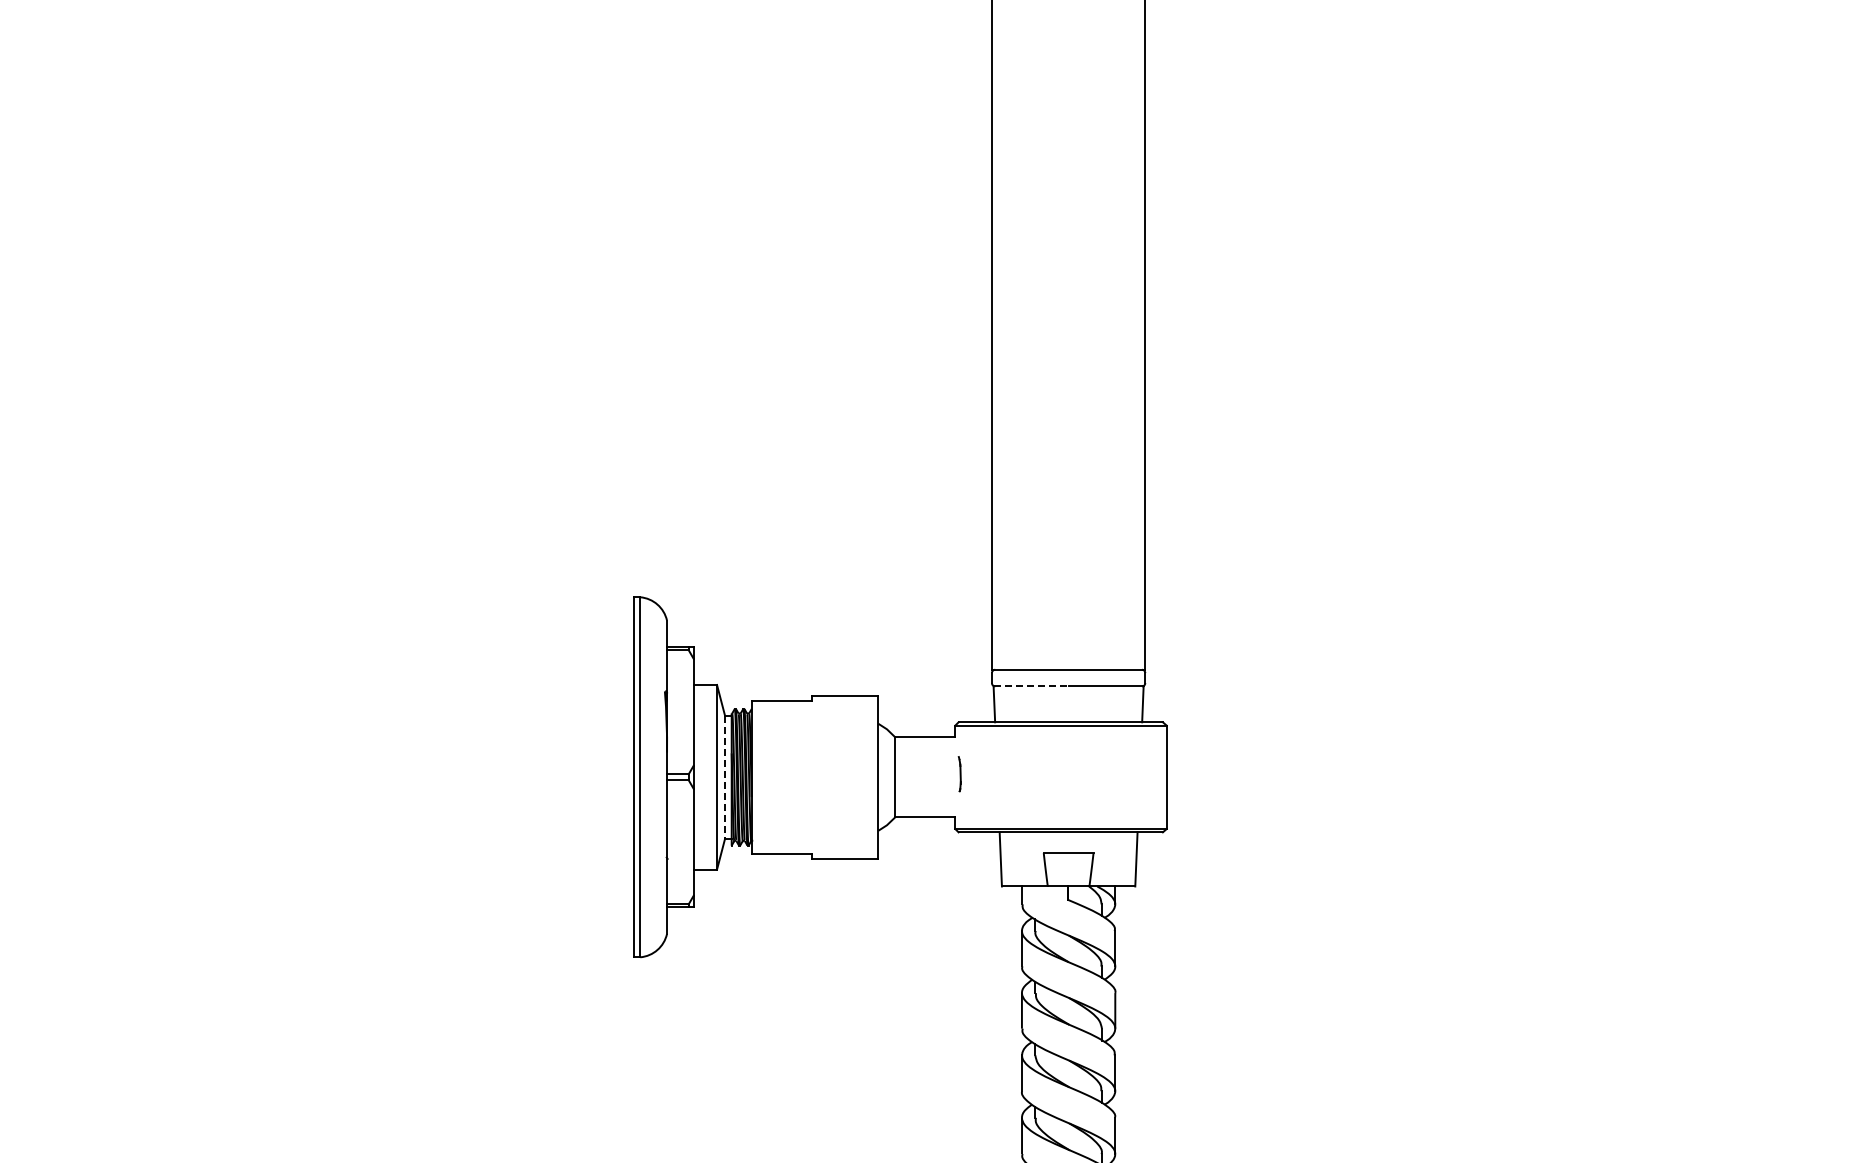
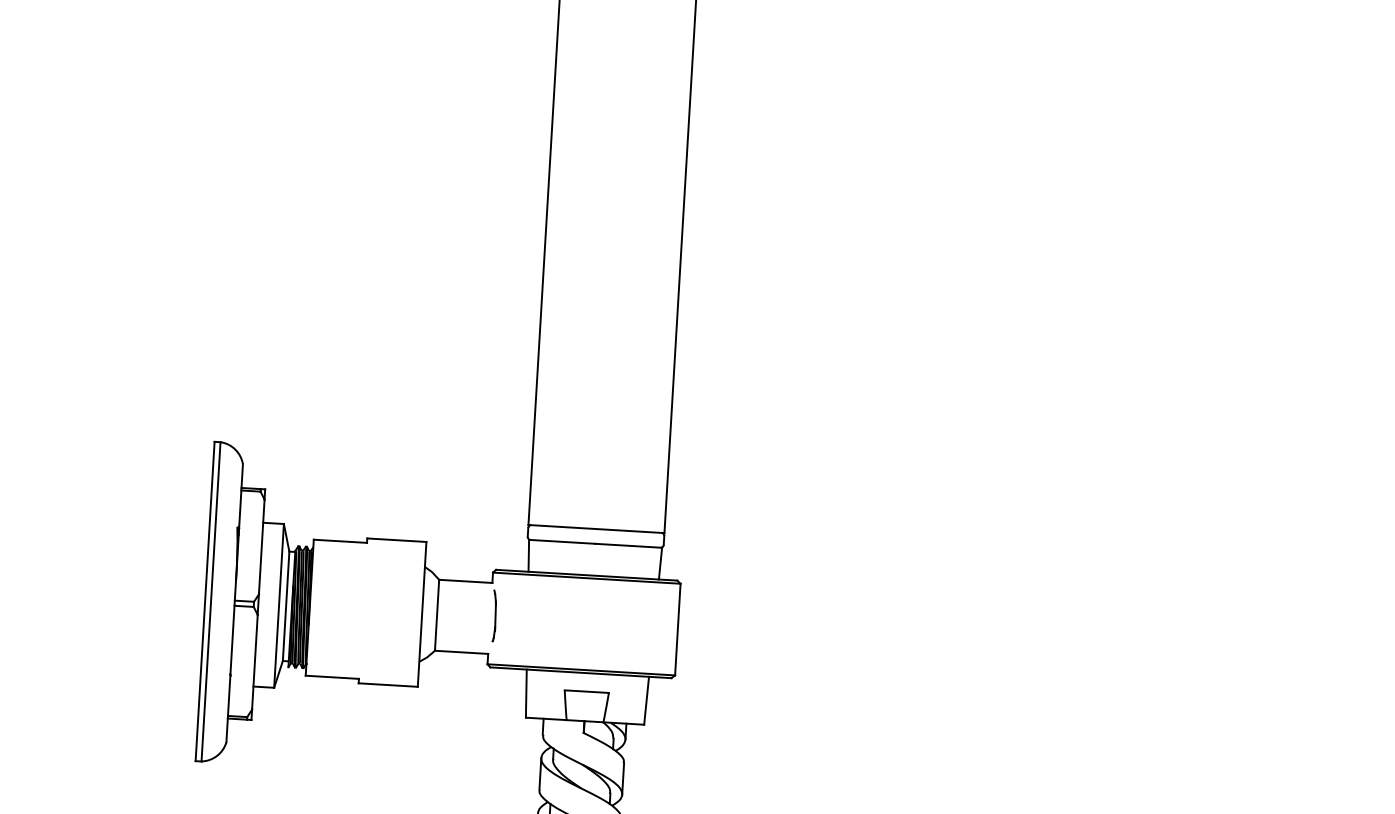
line: (1031, 686) -> (562, 541), dashed -> solid
part: (959, 773) -> (494, 615), size x1.67
line: (725, 777) -> (286, 606), dashed -> solid

